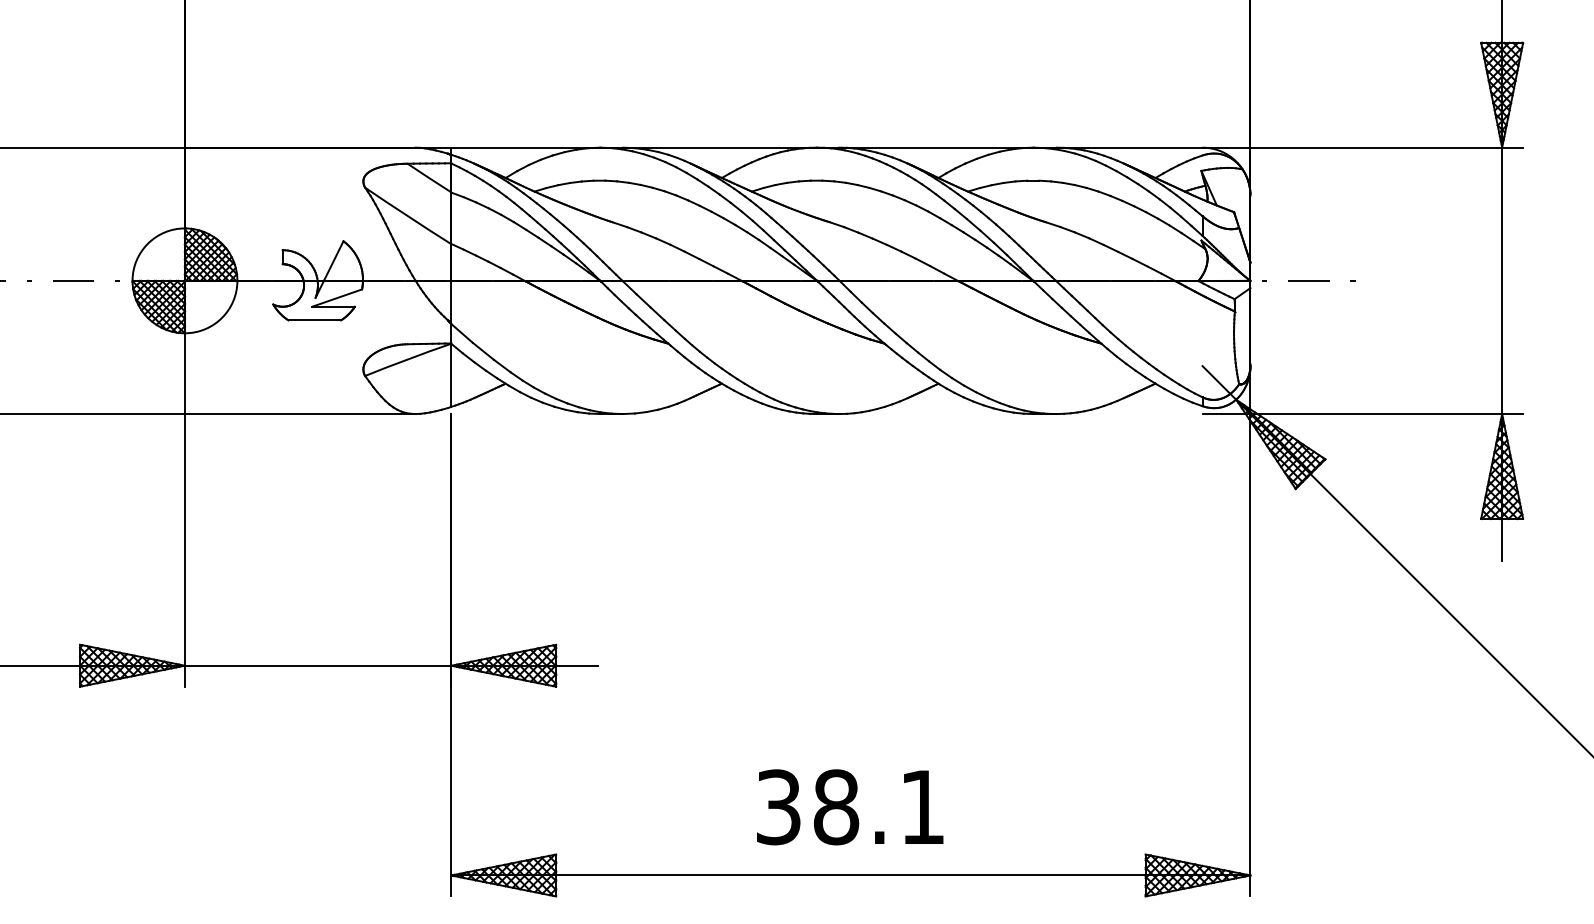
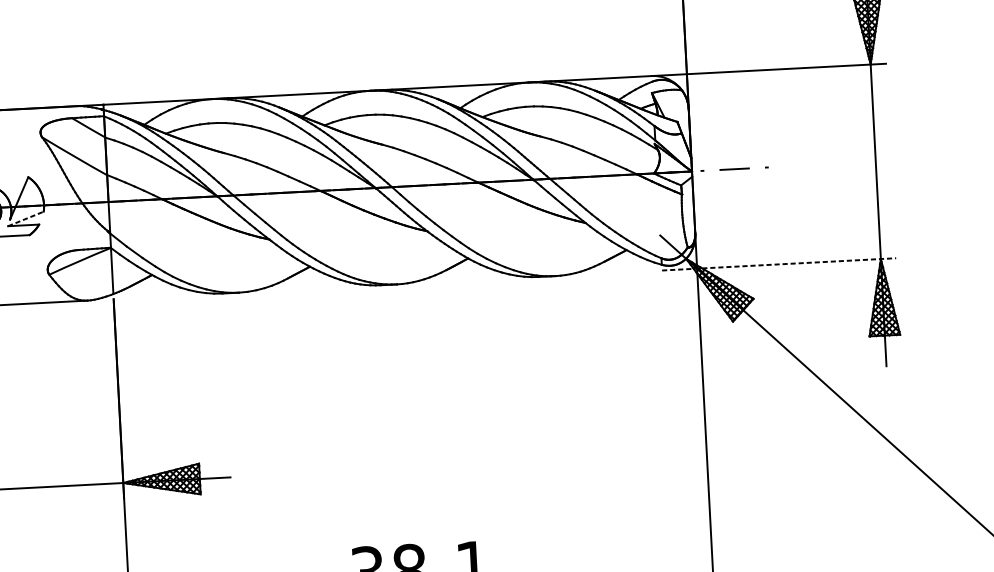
line: (337, 297) -> (26, 218), solid -> dashed
line: (1363, 414) -> (779, 264), solid -> dashed

